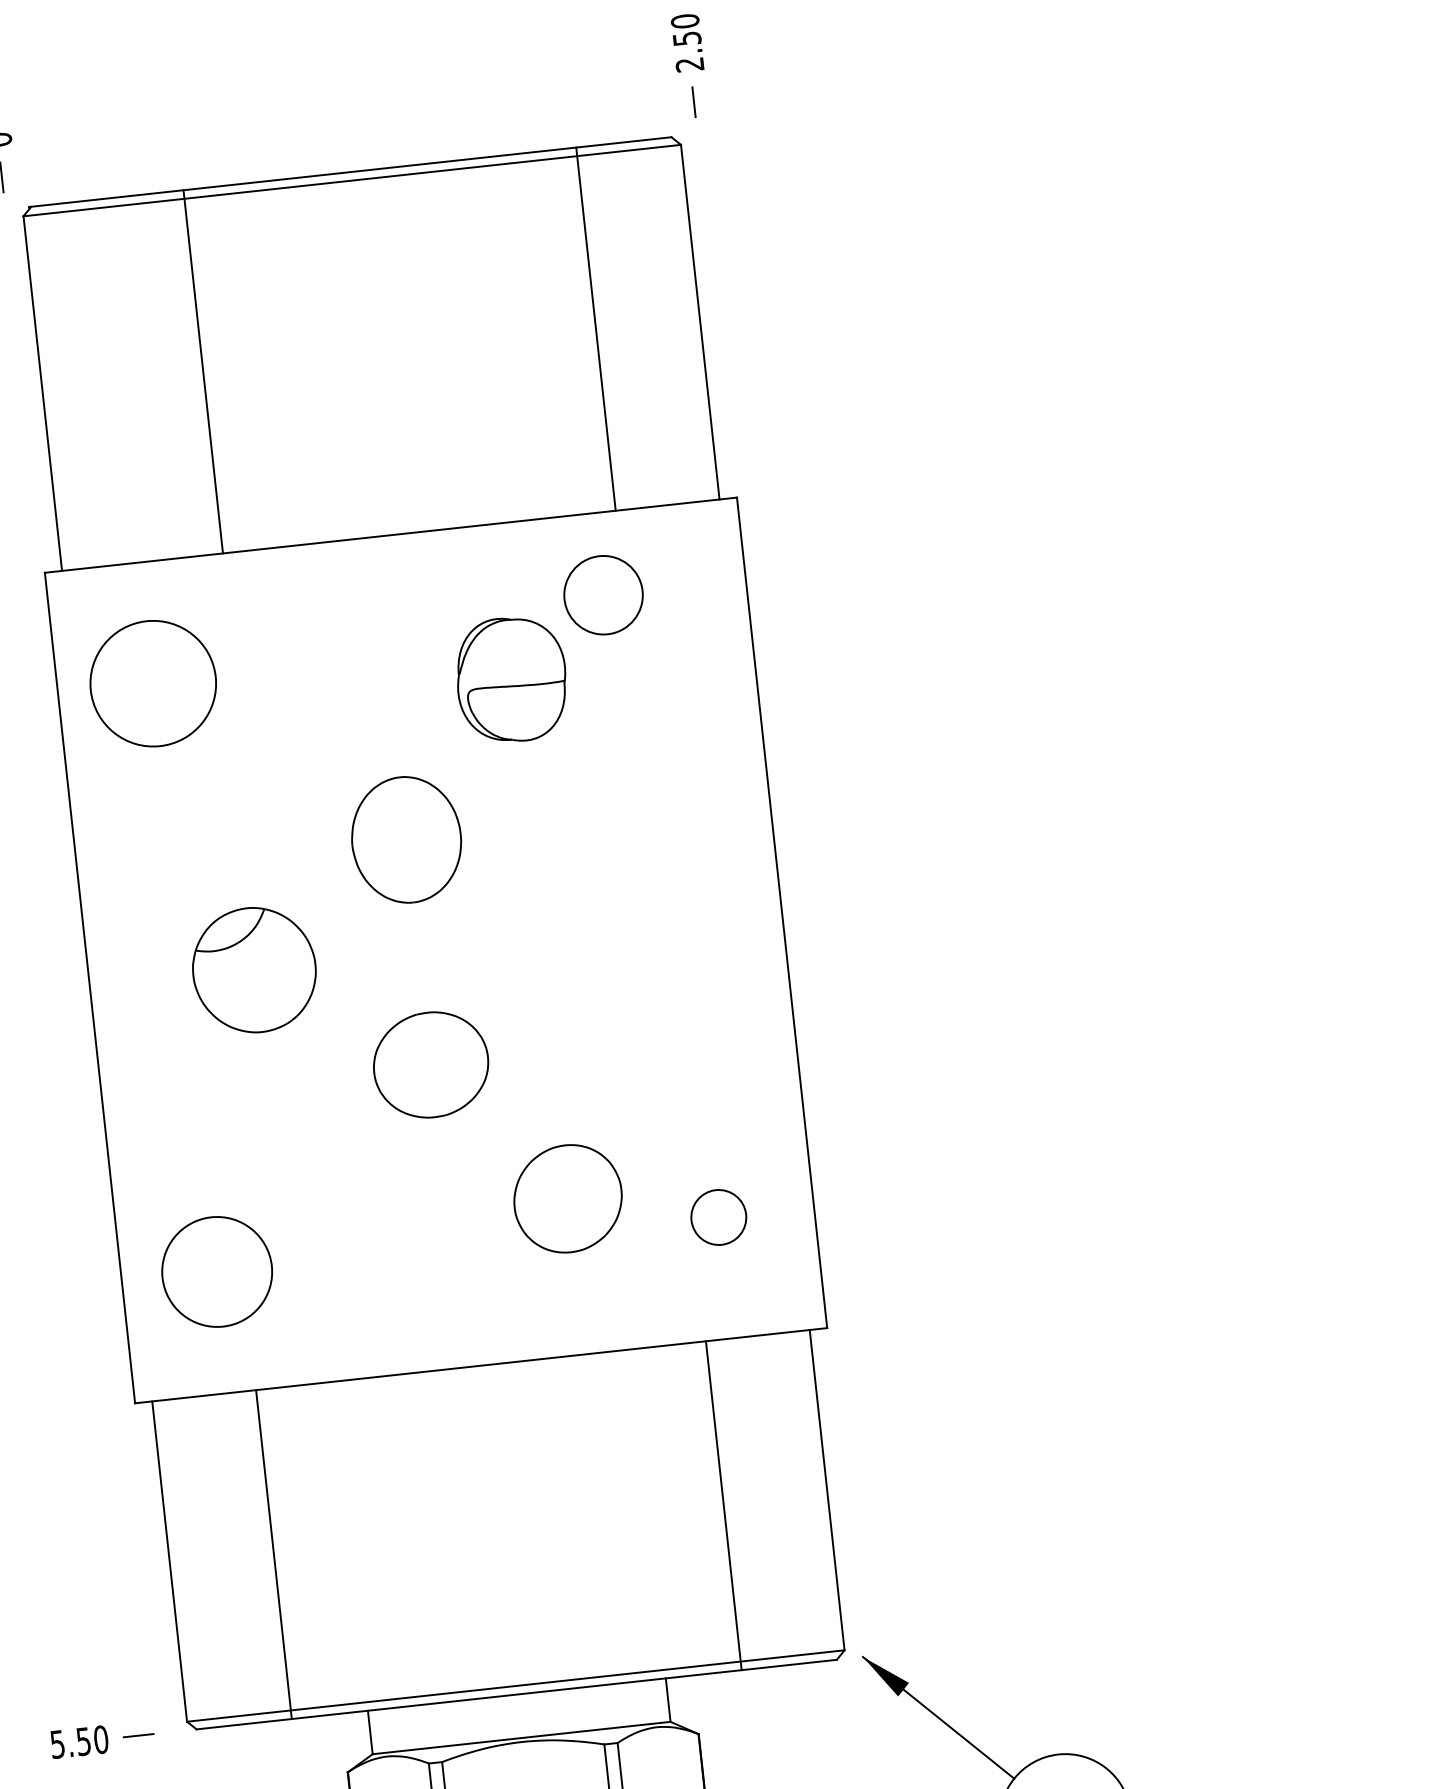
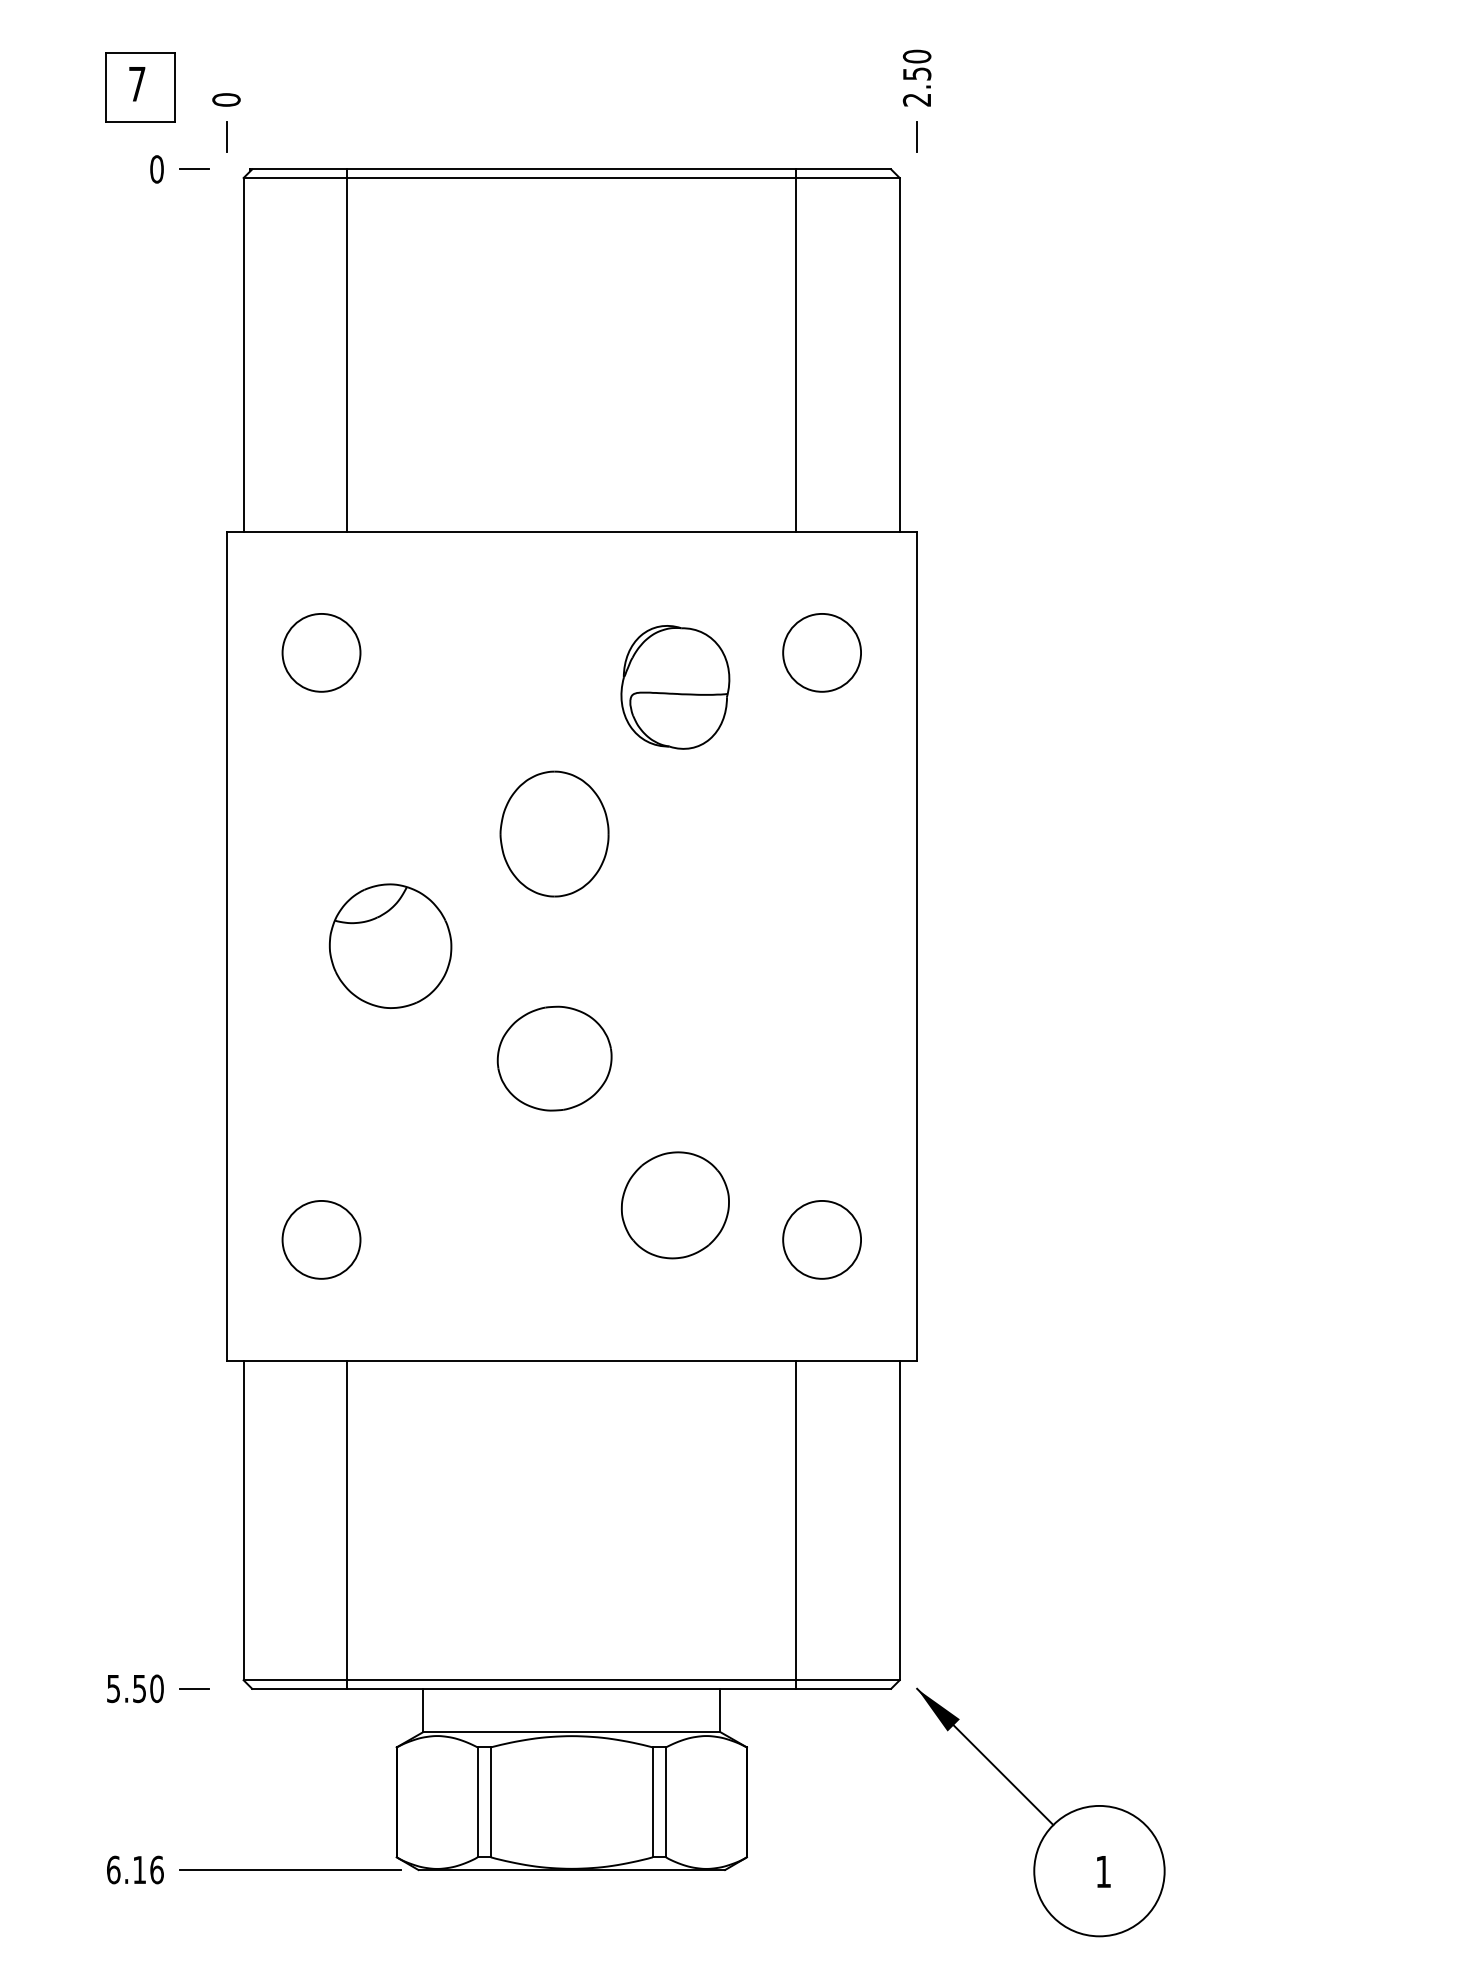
line: (203, 371) -> (347, 350), moved
circle: (602, 594) -> (821, 652), moved
circle: (153, 683) -> (321, 652), size x0.62
circle: (719, 1217) -> (822, 1239), size x1.43
circle: (217, 1271) -> (321, 1239), size x0.71

